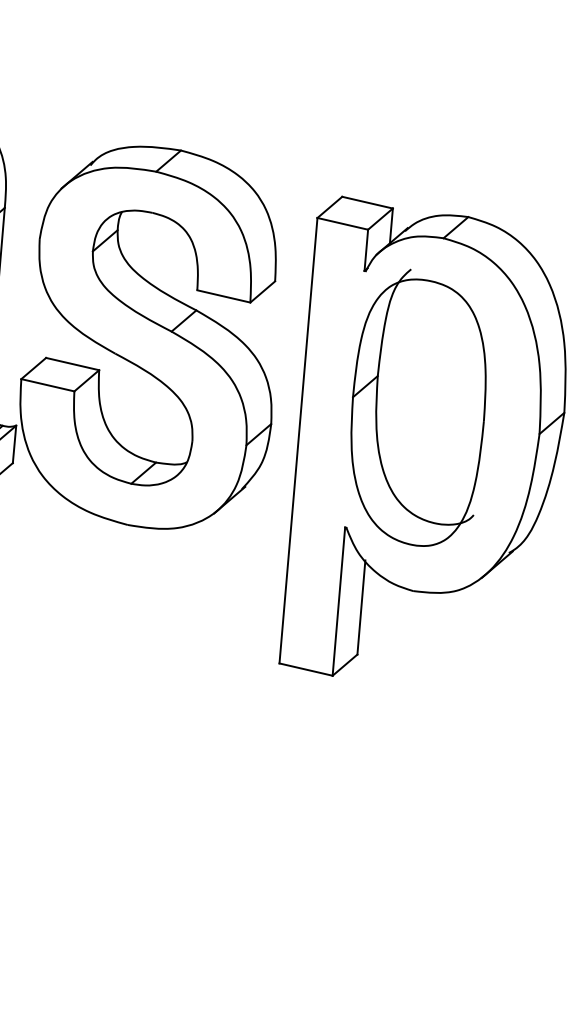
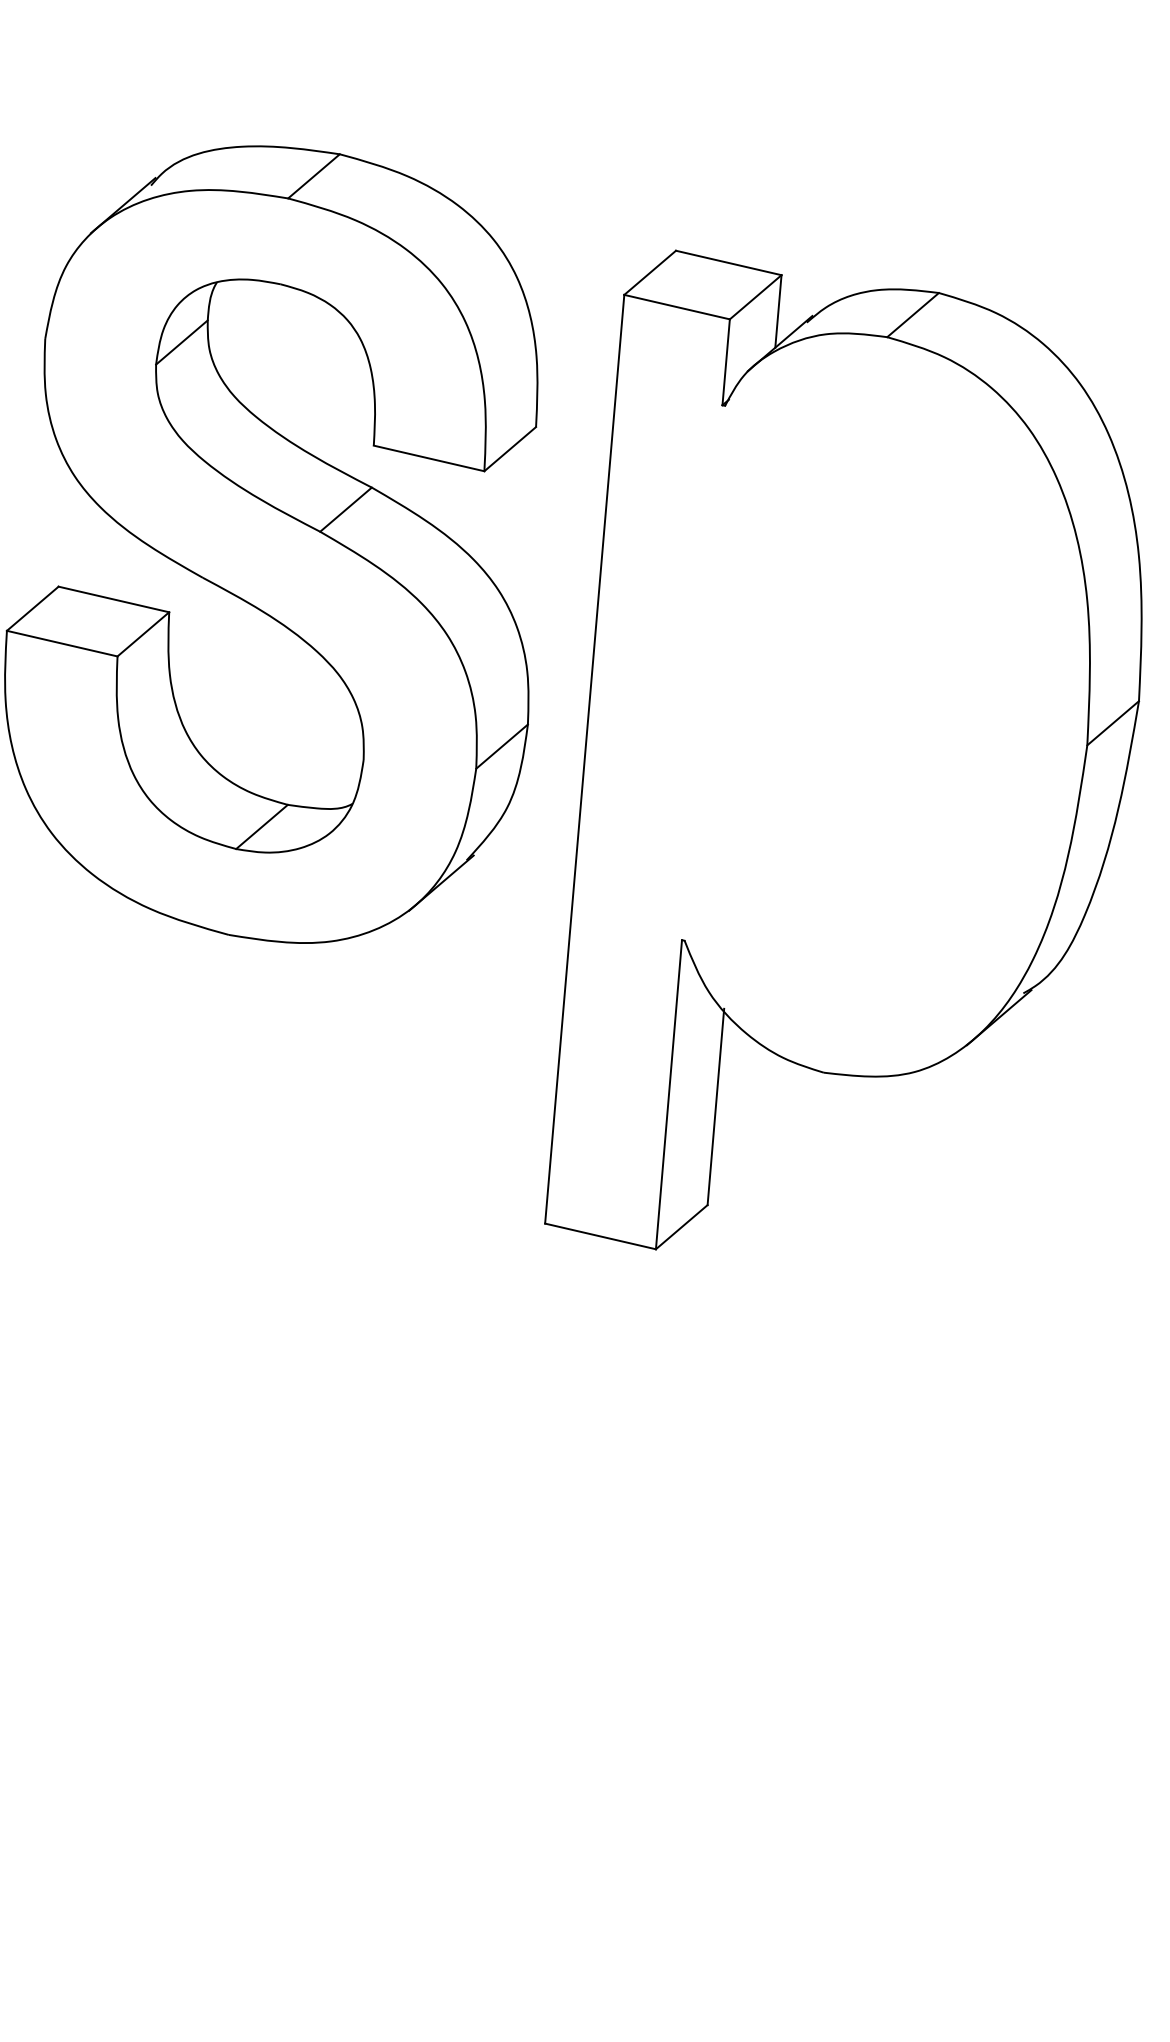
part: (418, 407) -> (834, 689), removed

